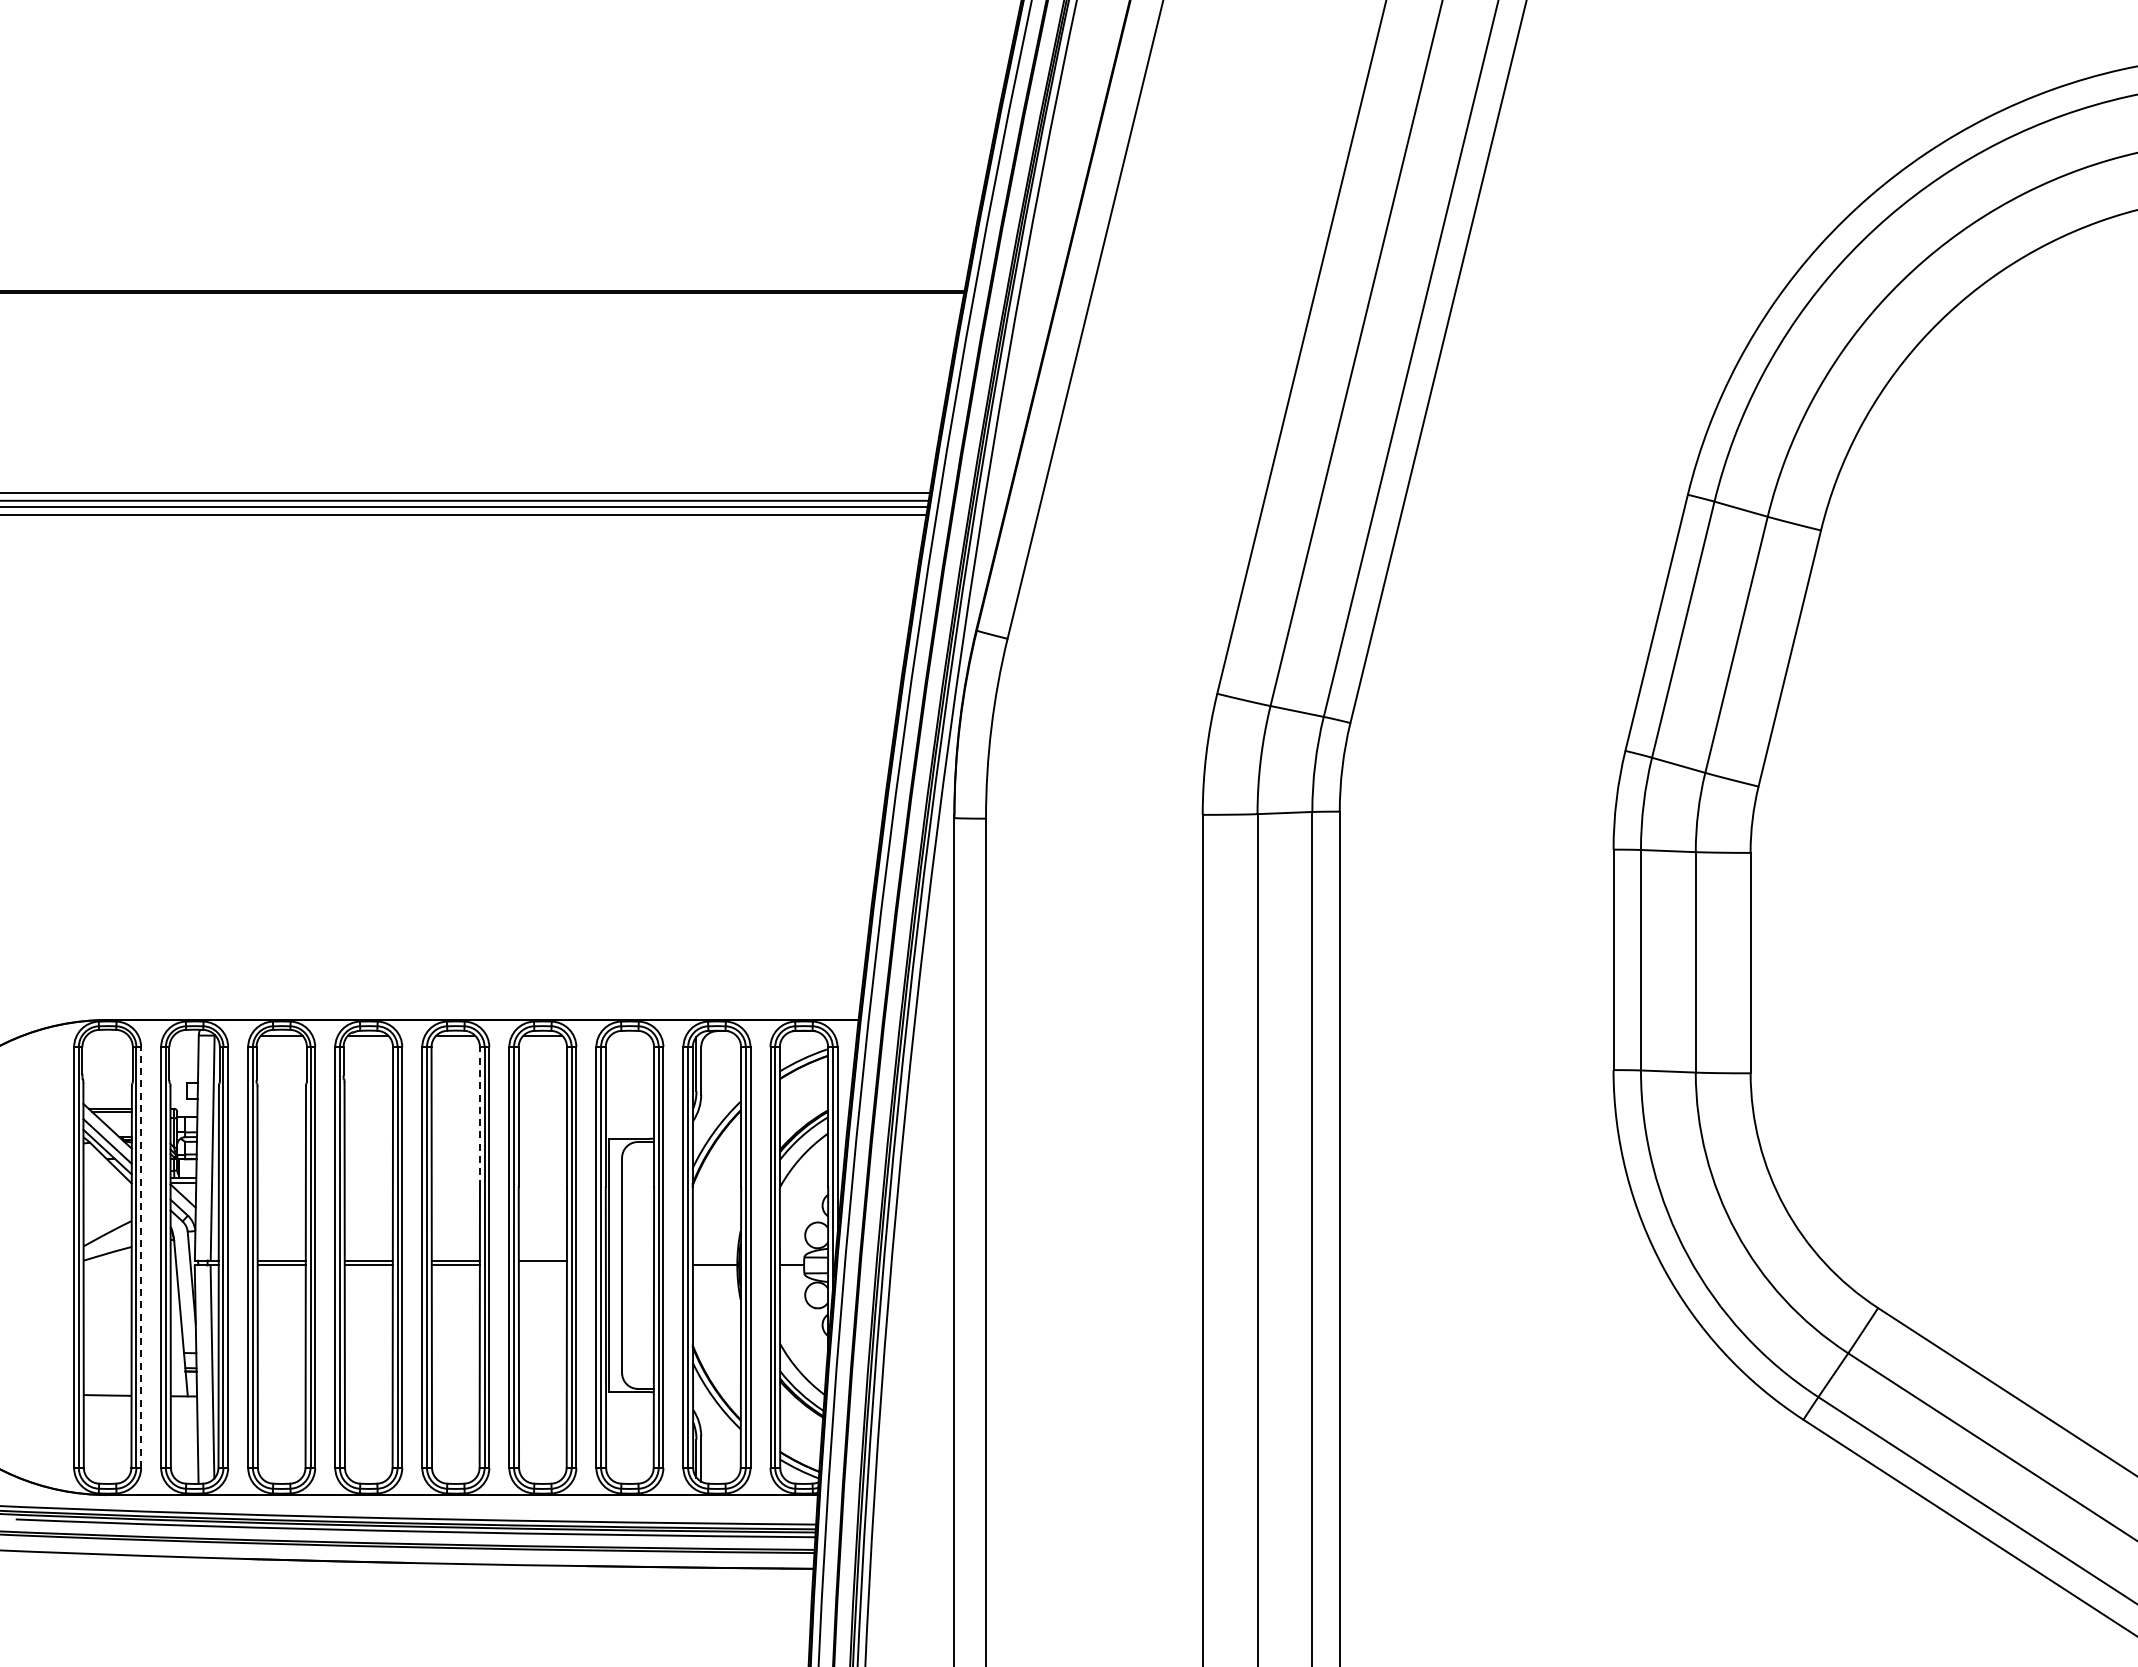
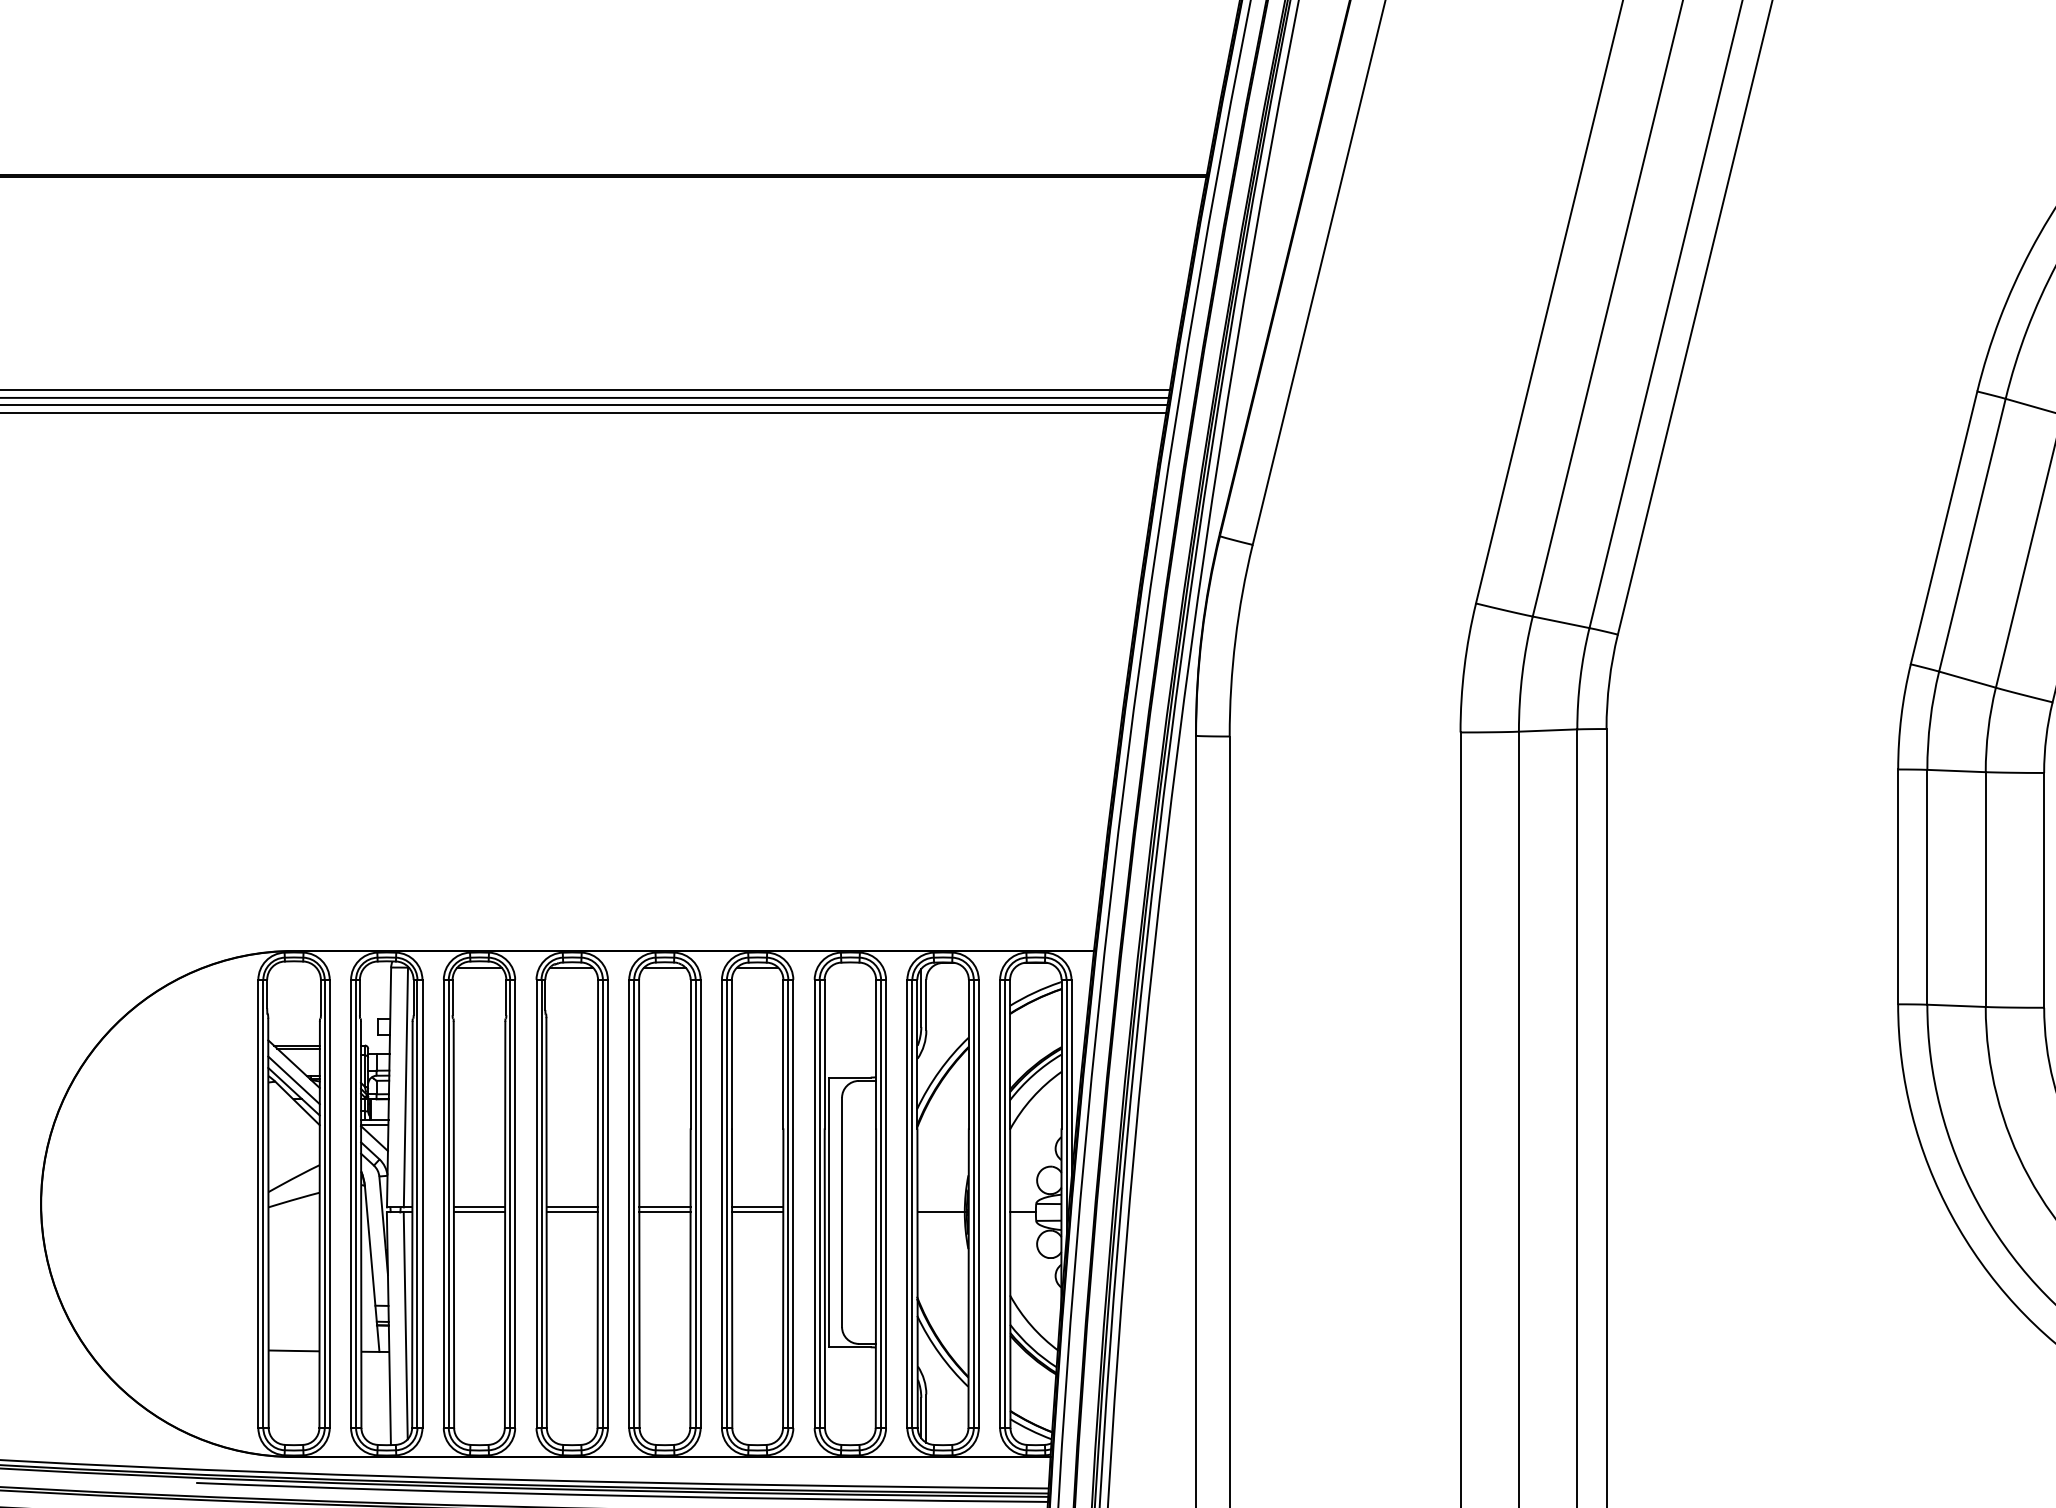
line: (479, 1116) -> (690, 1053), dashed -> solid
line: (141, 1257) -> (330, 1203), dashed -> solid
line: (542, 1265) -> (757, 1212), added

